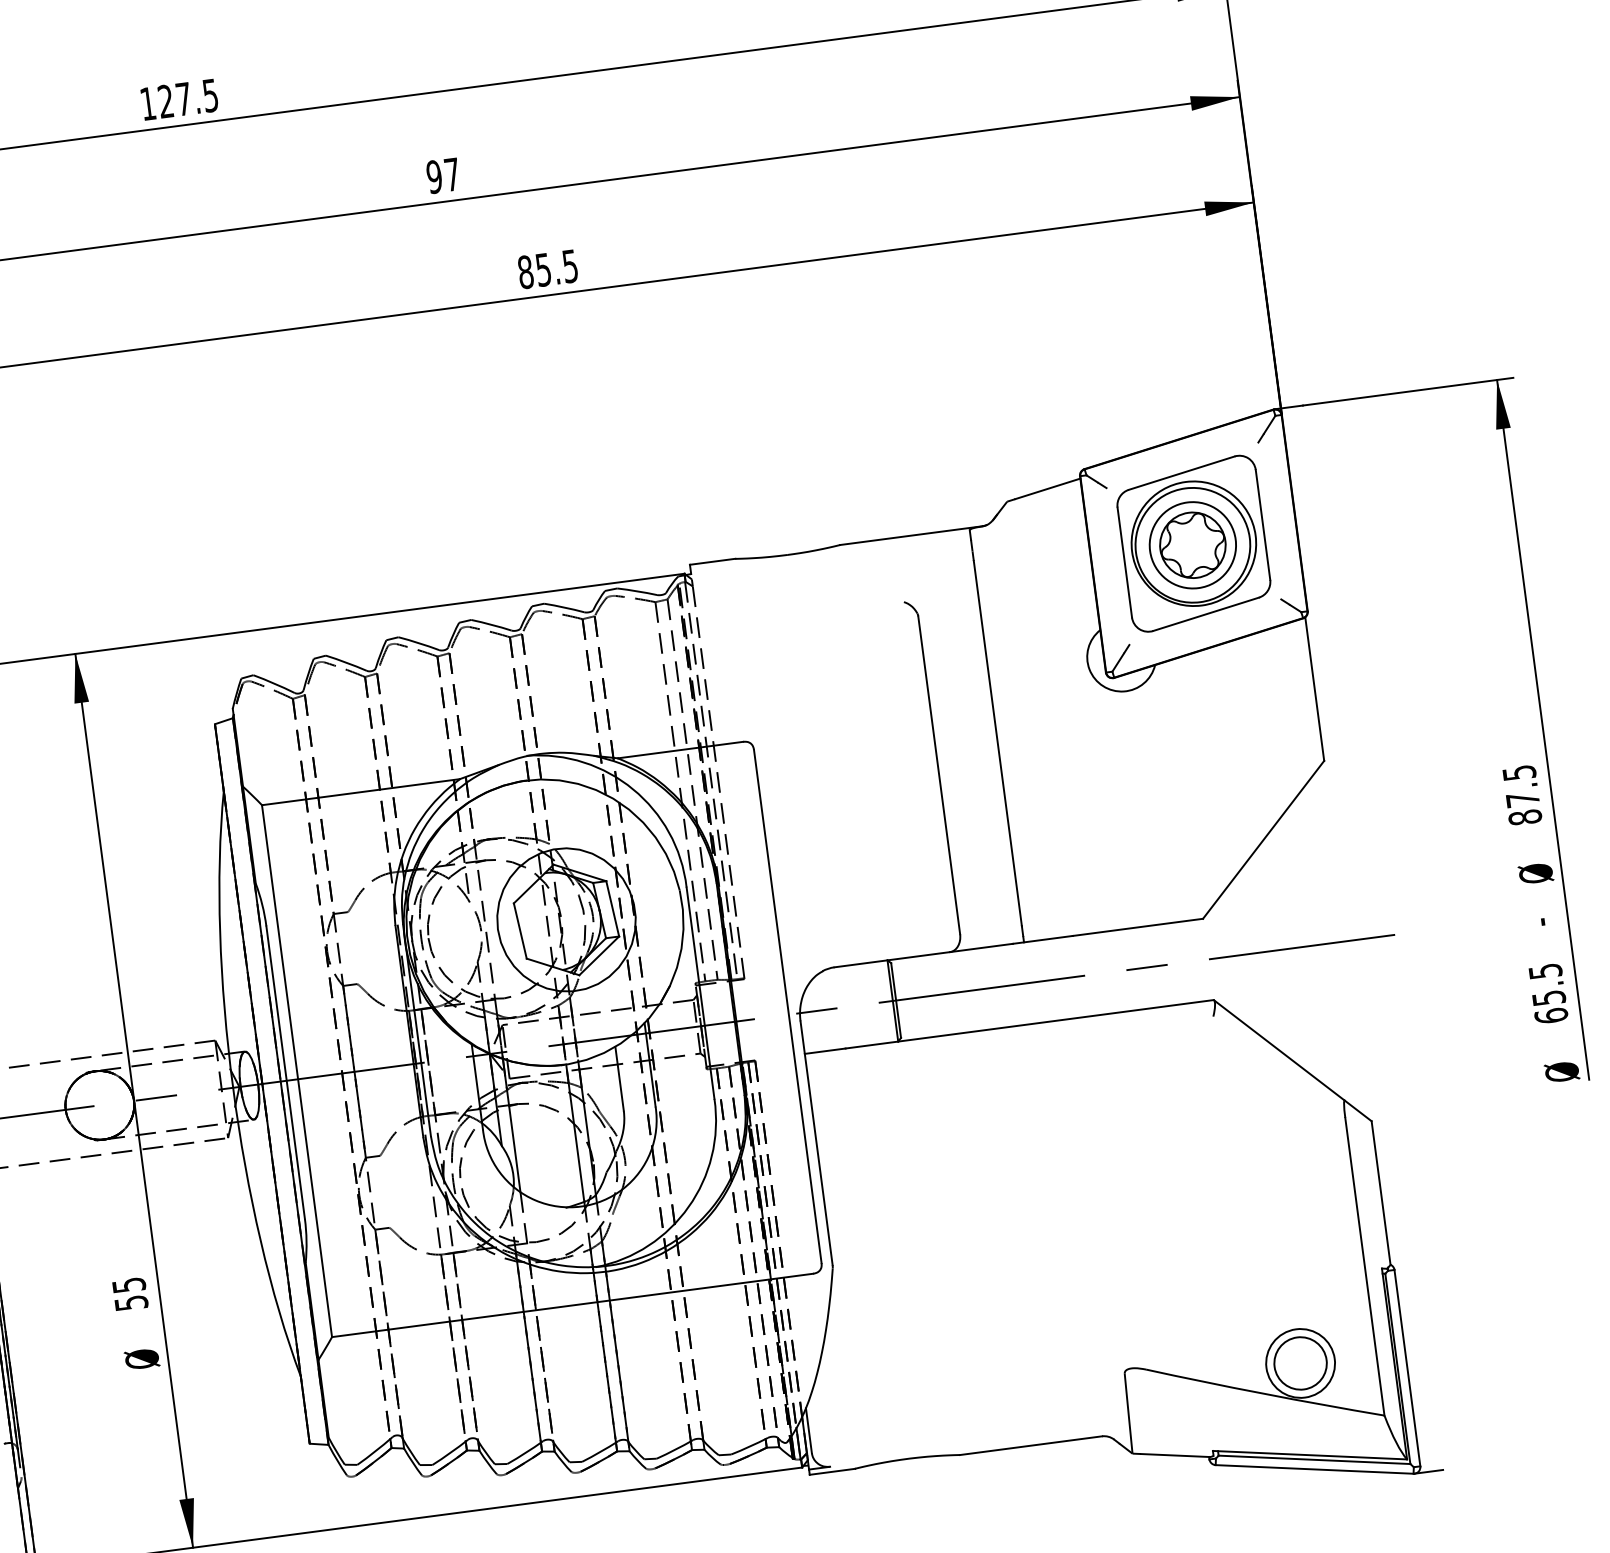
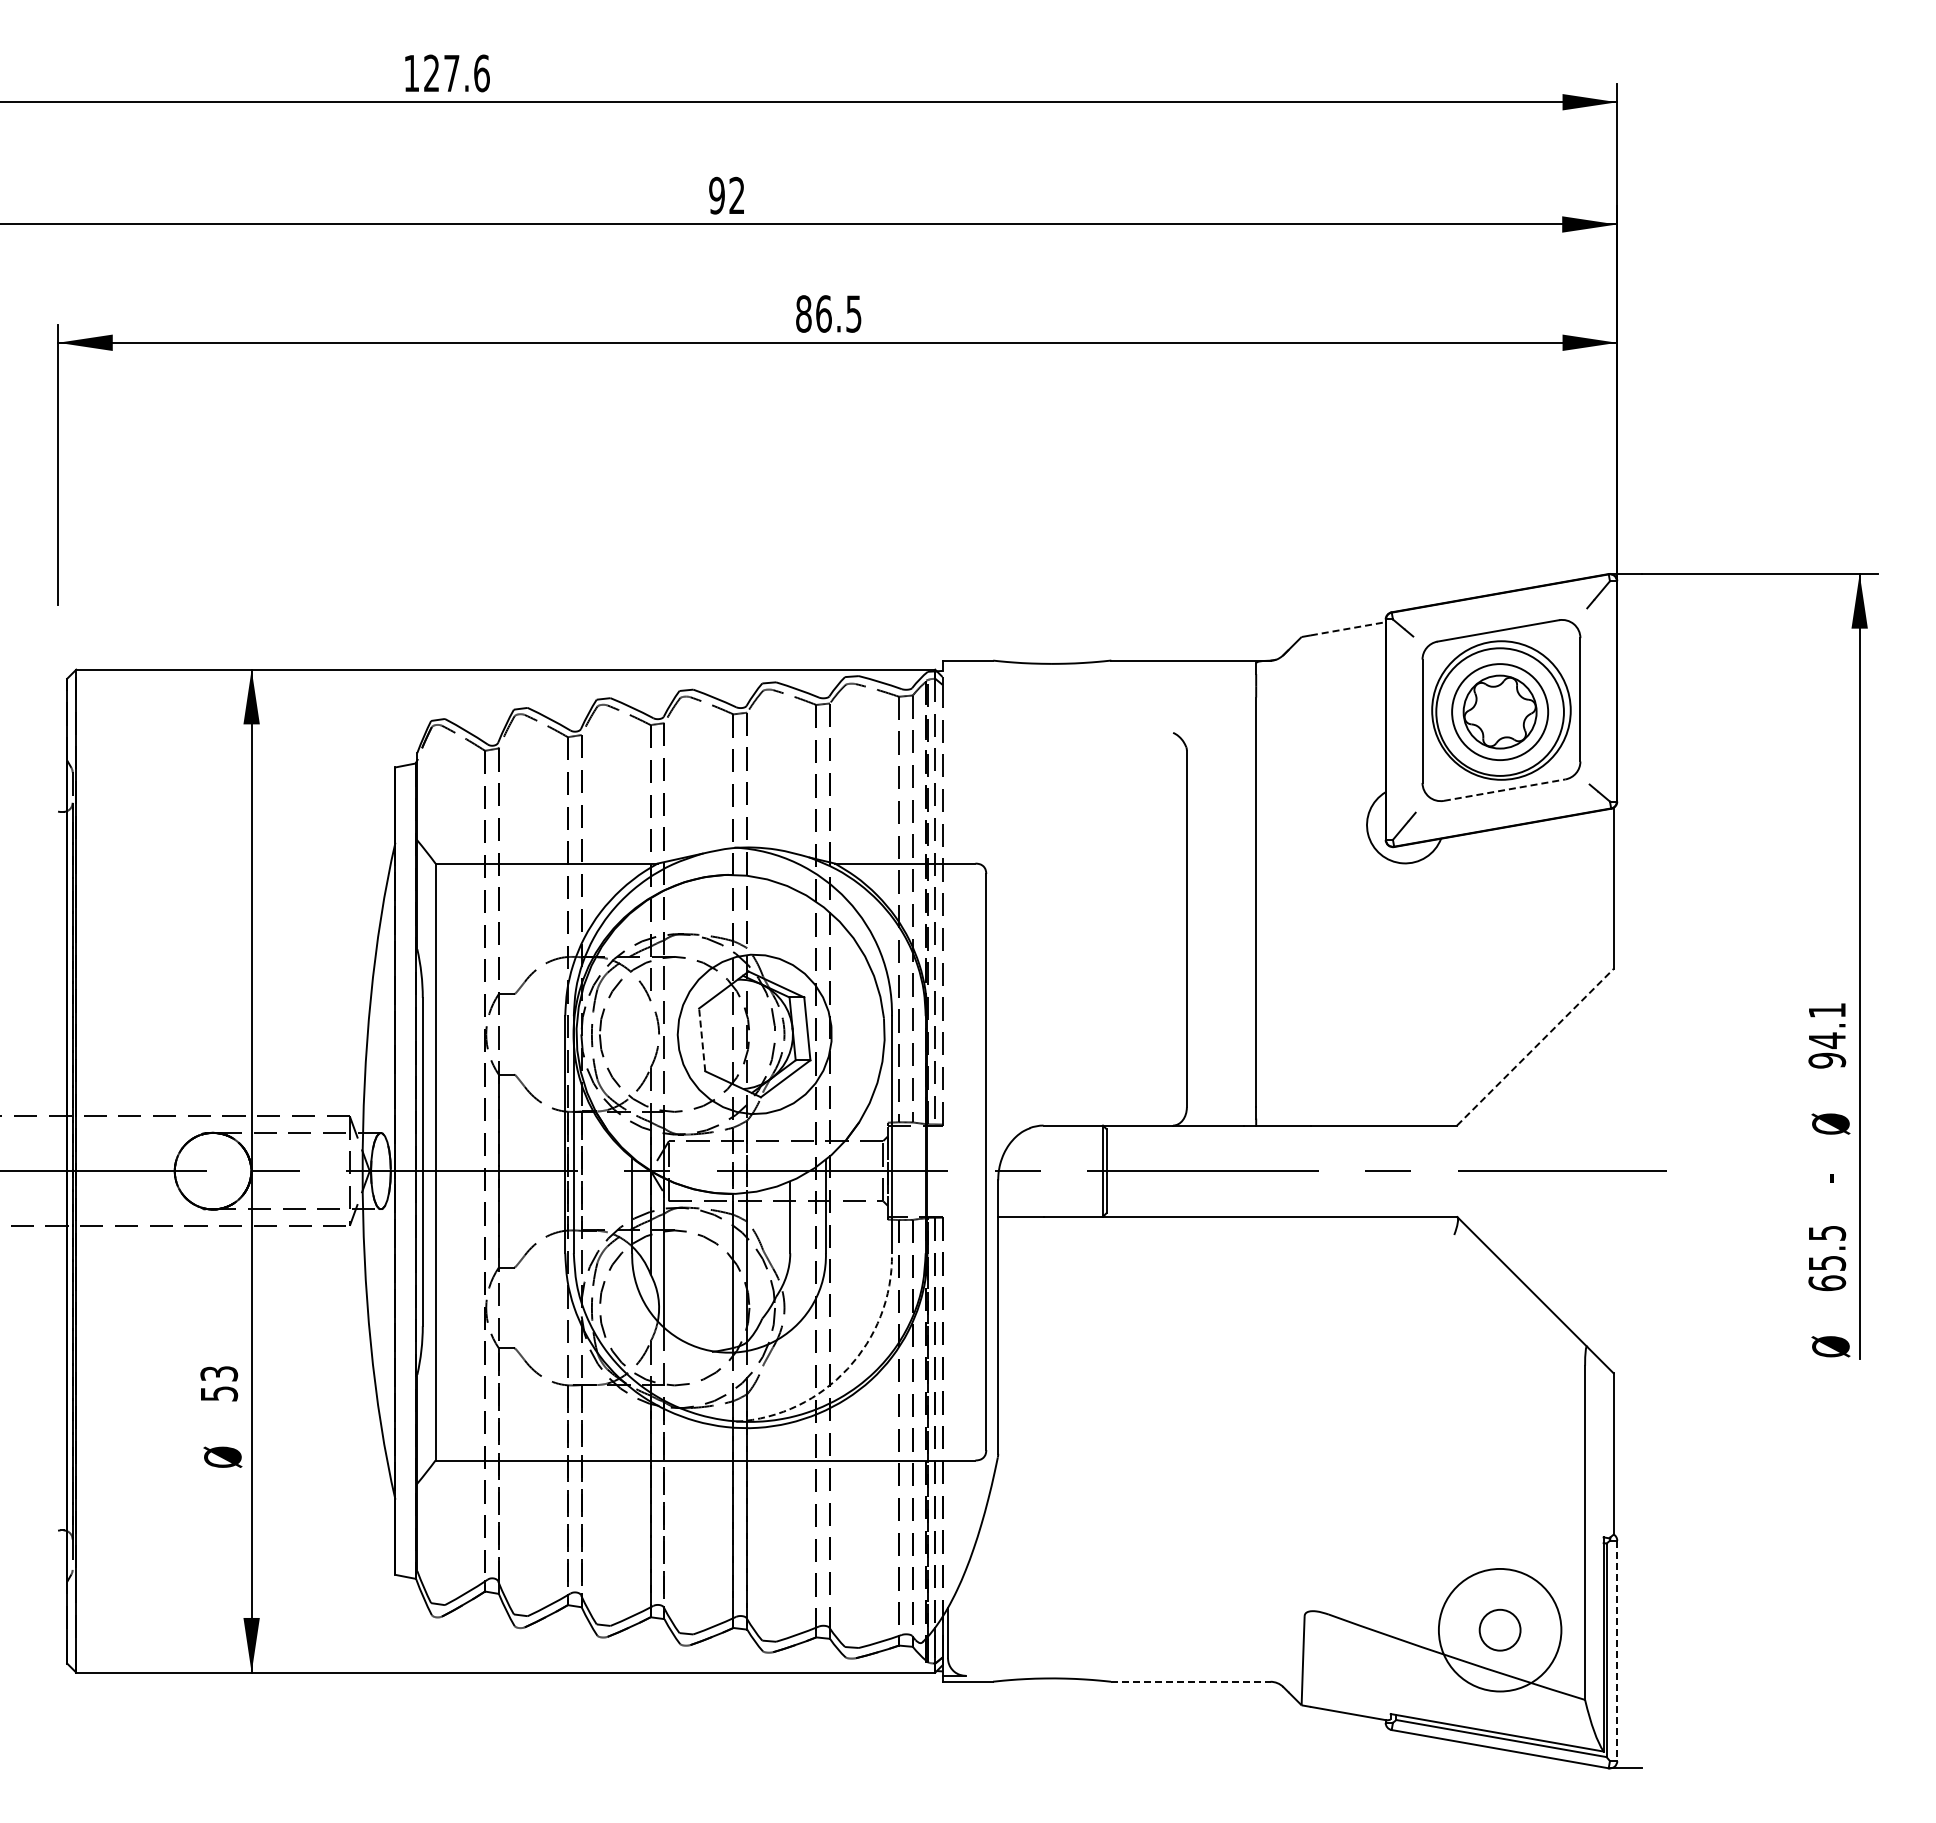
text: (210, 95) -> (481, 73), 127.5 -> 127.6
text: (451, 173) -> (736, 194), 97 -> 92
text: (543, 269) -> (823, 313), 85.5 -> 86.5
line: (1047, 488) -> (1348, 628), solid -> dashed
line: (1205, 614) -> (1504, 790), solid -> dashed
text: (1522, 795) -> (1827, 1035), 87.5 -> 94.1
line: (1263, 840) -> (1535, 1047), solid -> dashed
line: (520, 930) -> (702, 1039), solid -> dashed
arc: (688, 1206) -> (847, 1368), solid -> dashed
text: (128, 1285) -> (218, 1373), 55 -> 53
circle: (1299, 1362) -> (1499, 1629), size x1.6
circle: (1300, 1363) -> (1499, 1630), size x0.7
line: (1407, 1368) -> (1617, 1651), solid -> dashed
line: (1030, 1445) -> (1190, 1681), solid -> dashed

